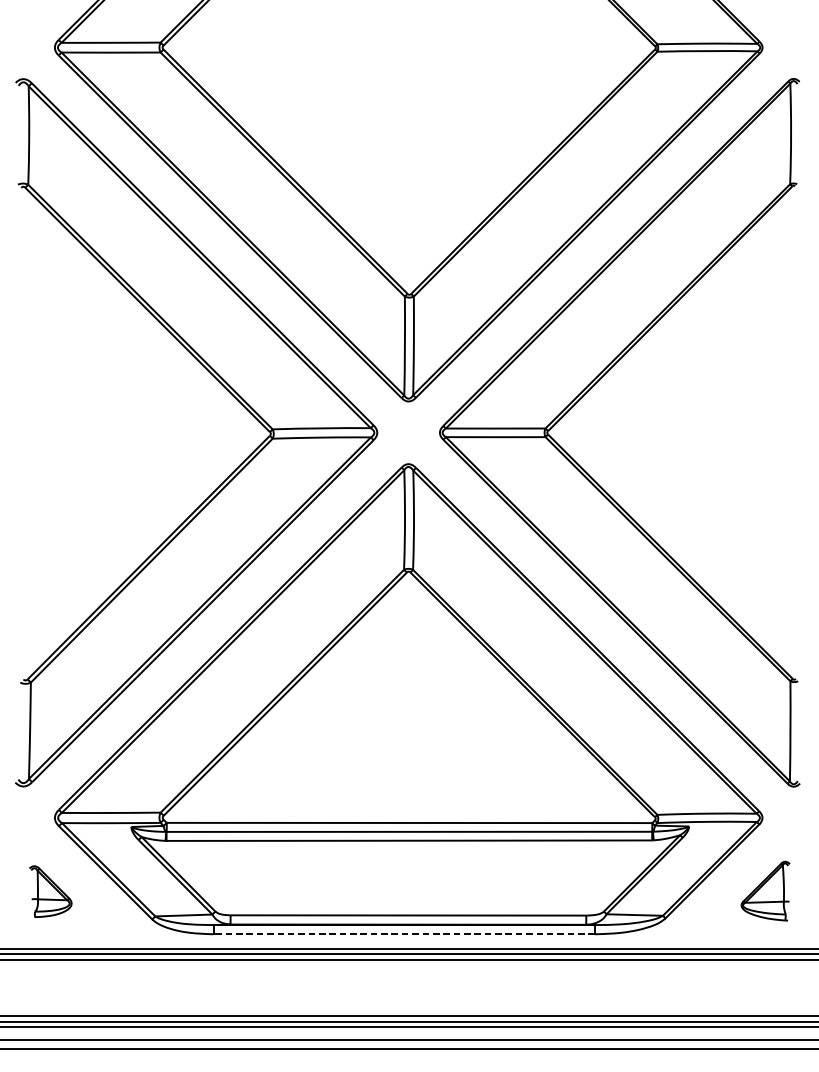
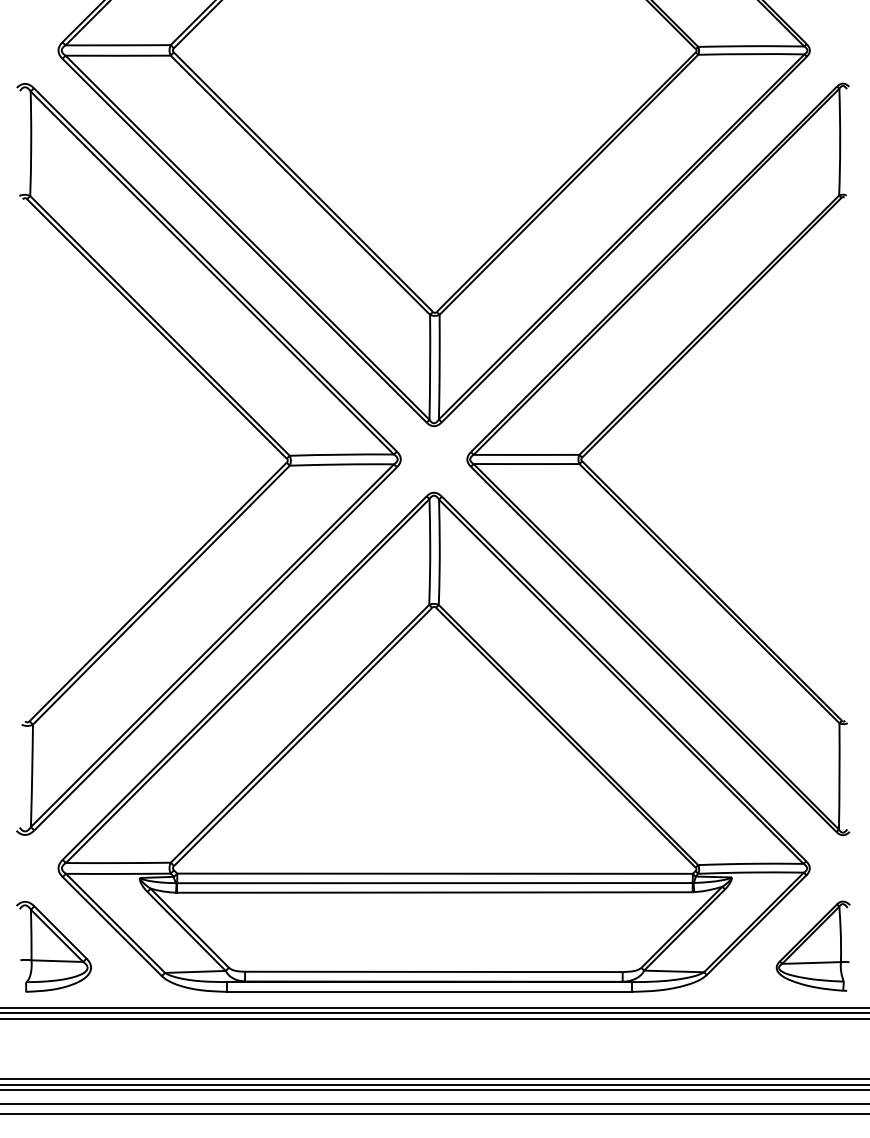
part: (765, 890) -> (812, 945), size x1.43
part: (50, 891) -> (53, 946), size x1.67
line: (403, 933) -> (428, 991), dashed -> solid

